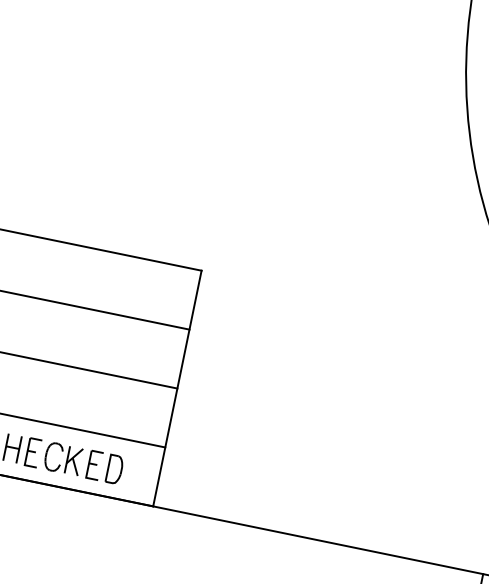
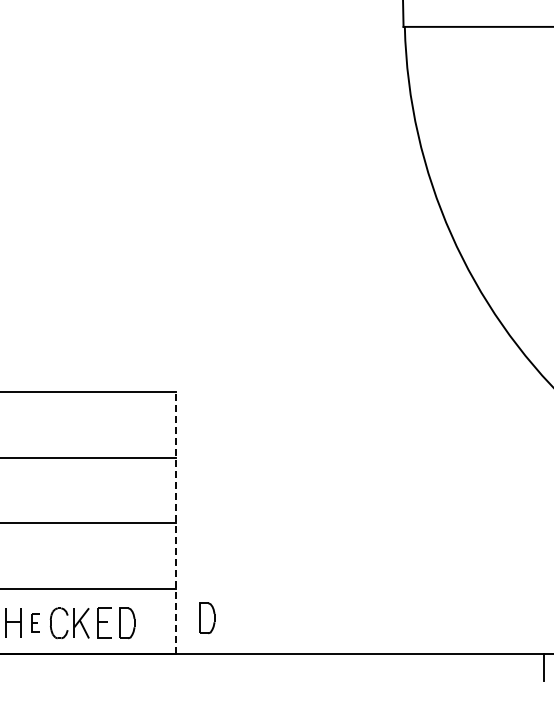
line: (177, 388) -> (176, 522), solid -> dashed
part: (32, 451) -> (35, 622), size x0.6
part: (187, 479) -> (207, 618), added

